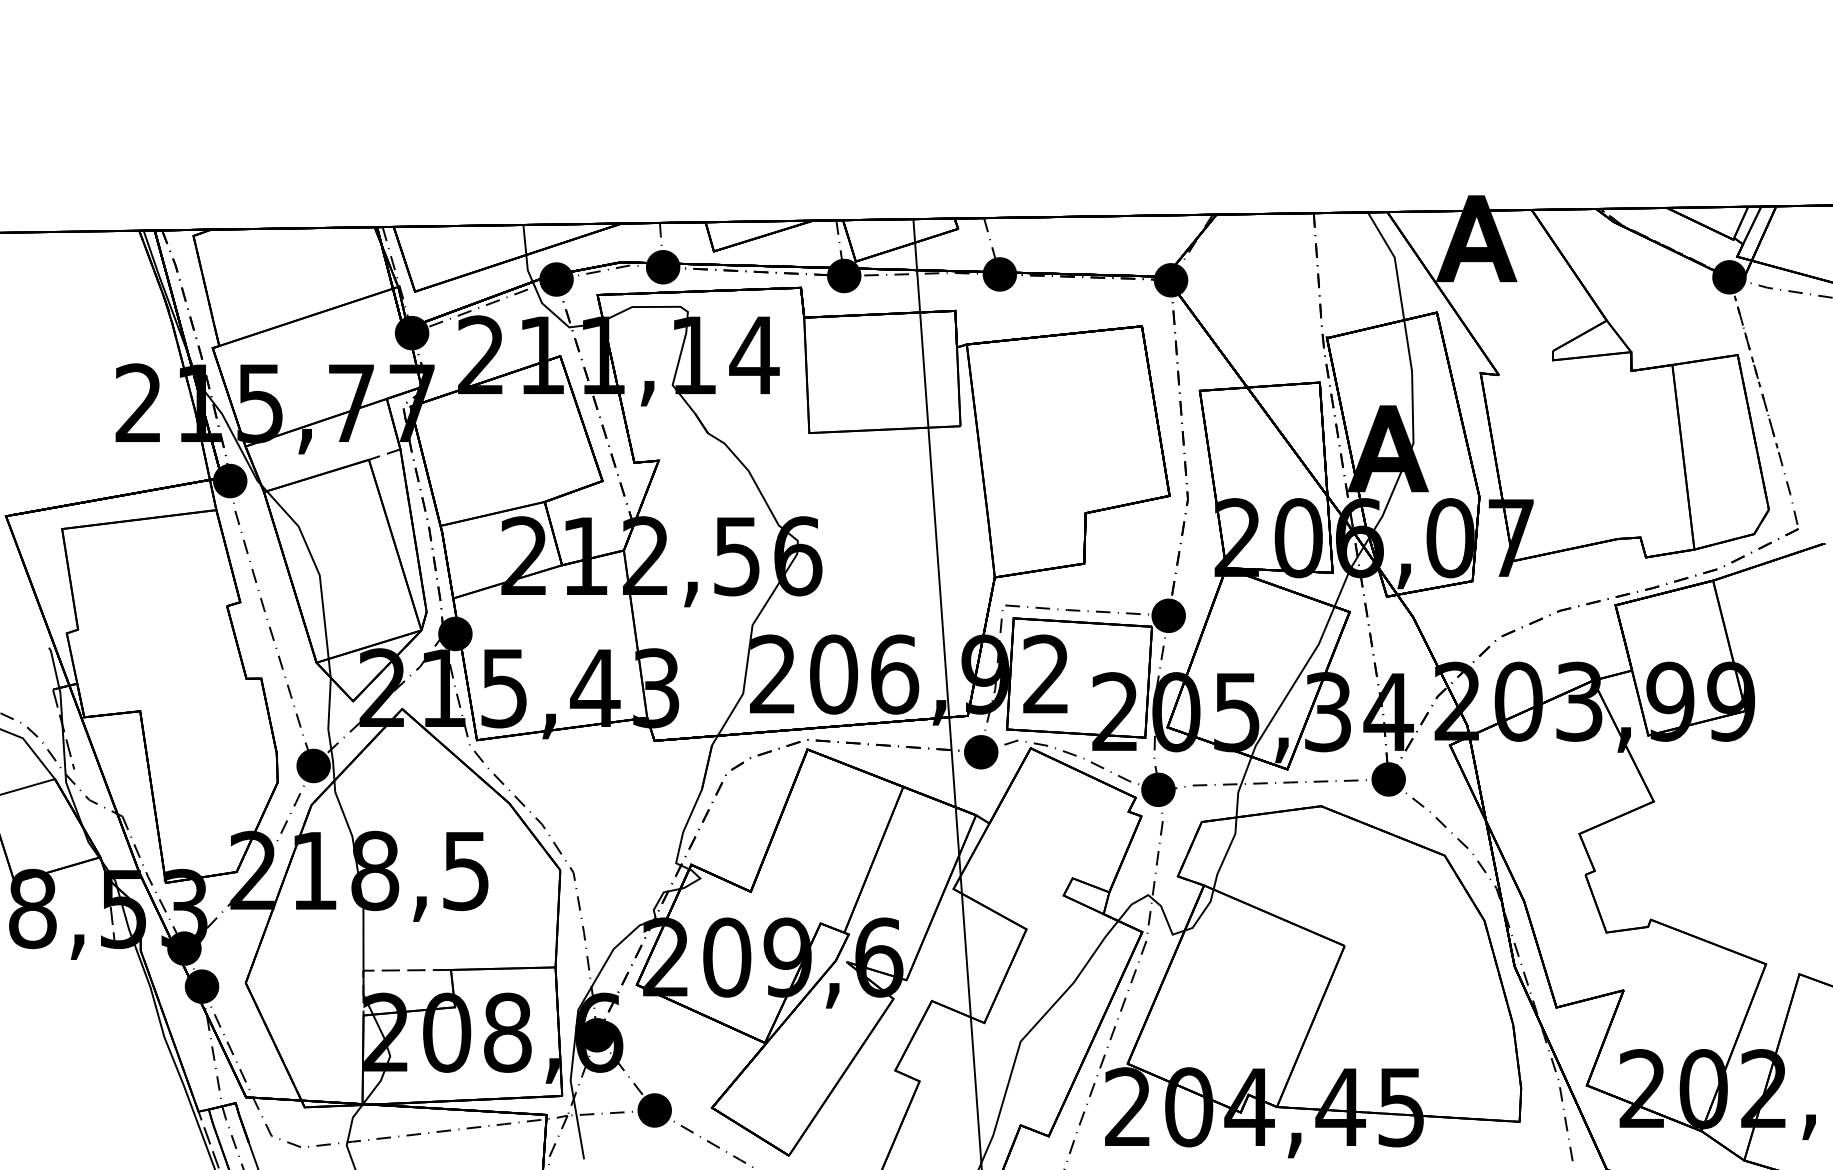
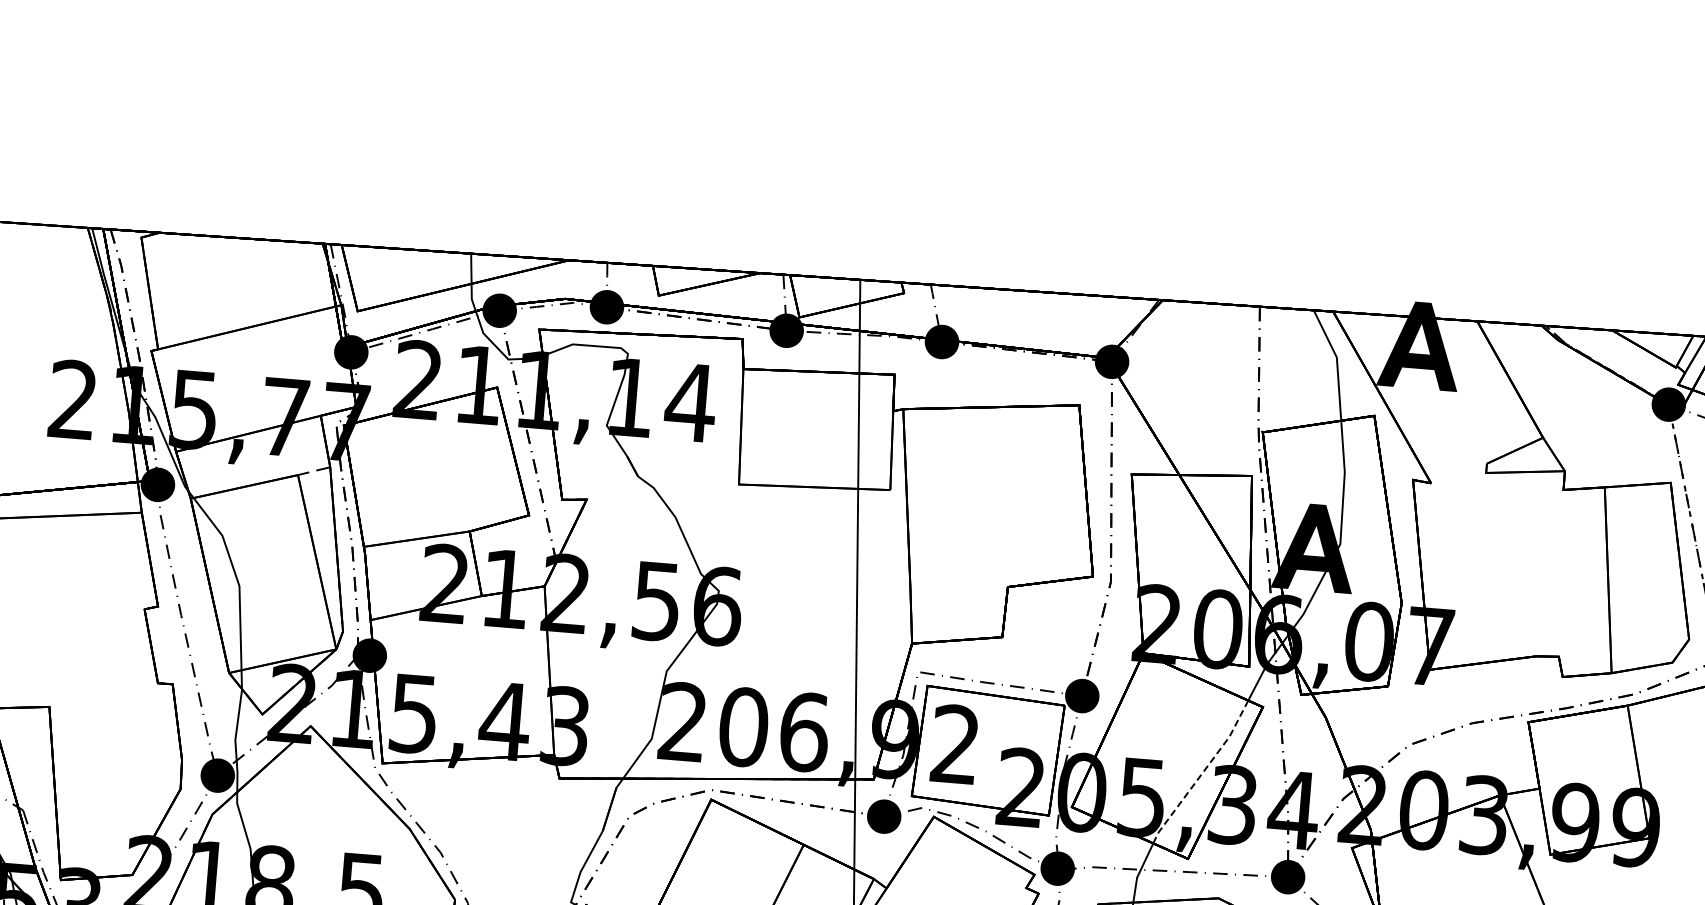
line: (1294, 683) -> (1202, 773), solid -> dashed

